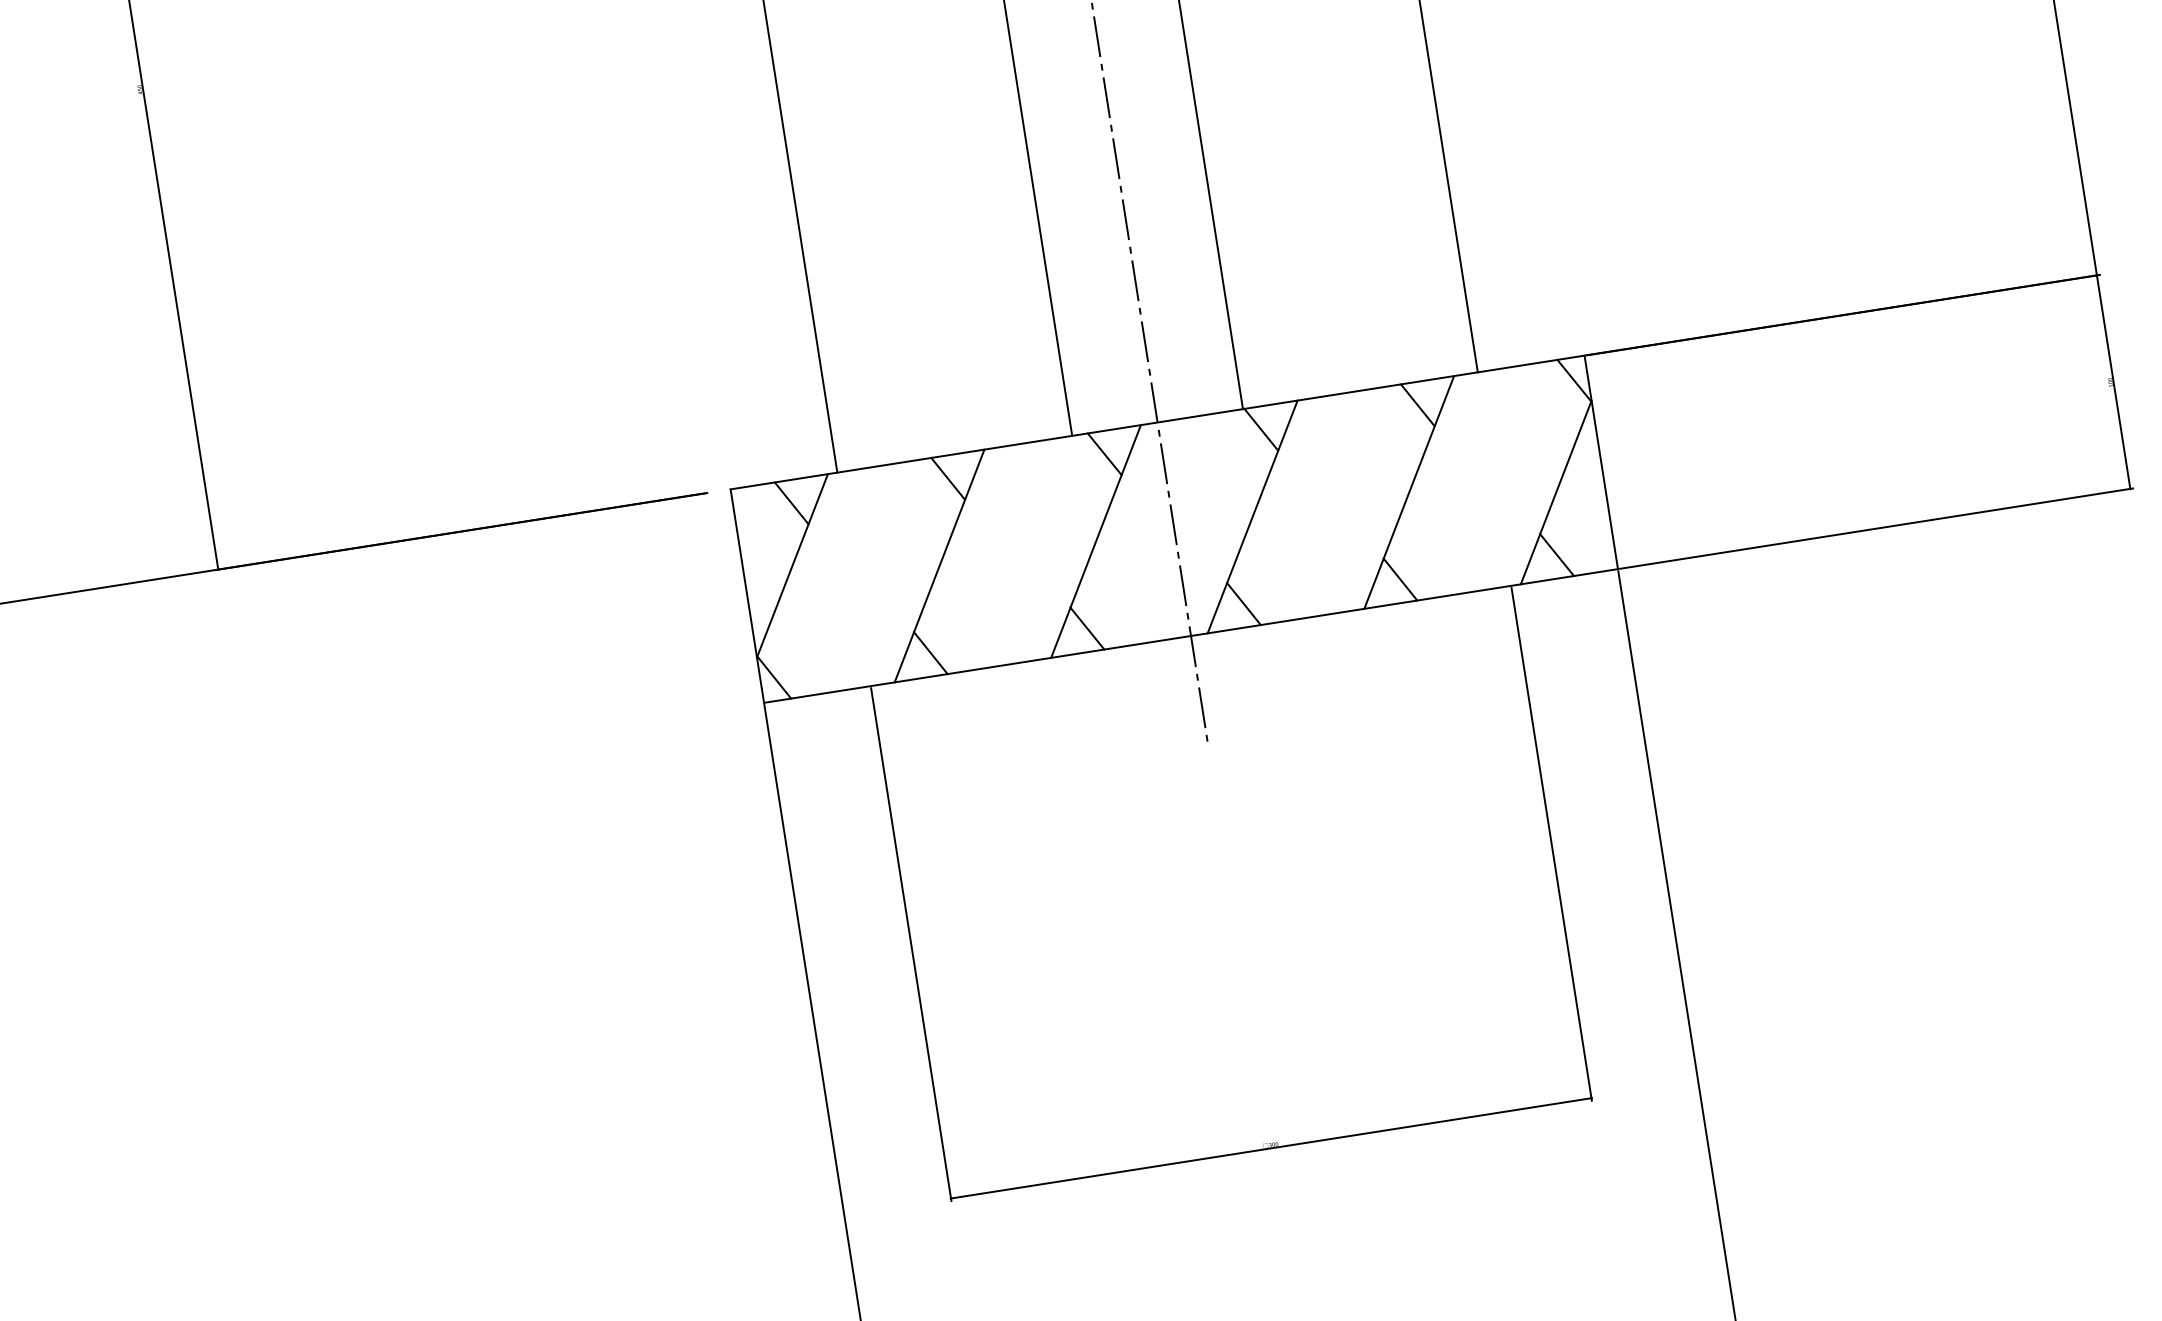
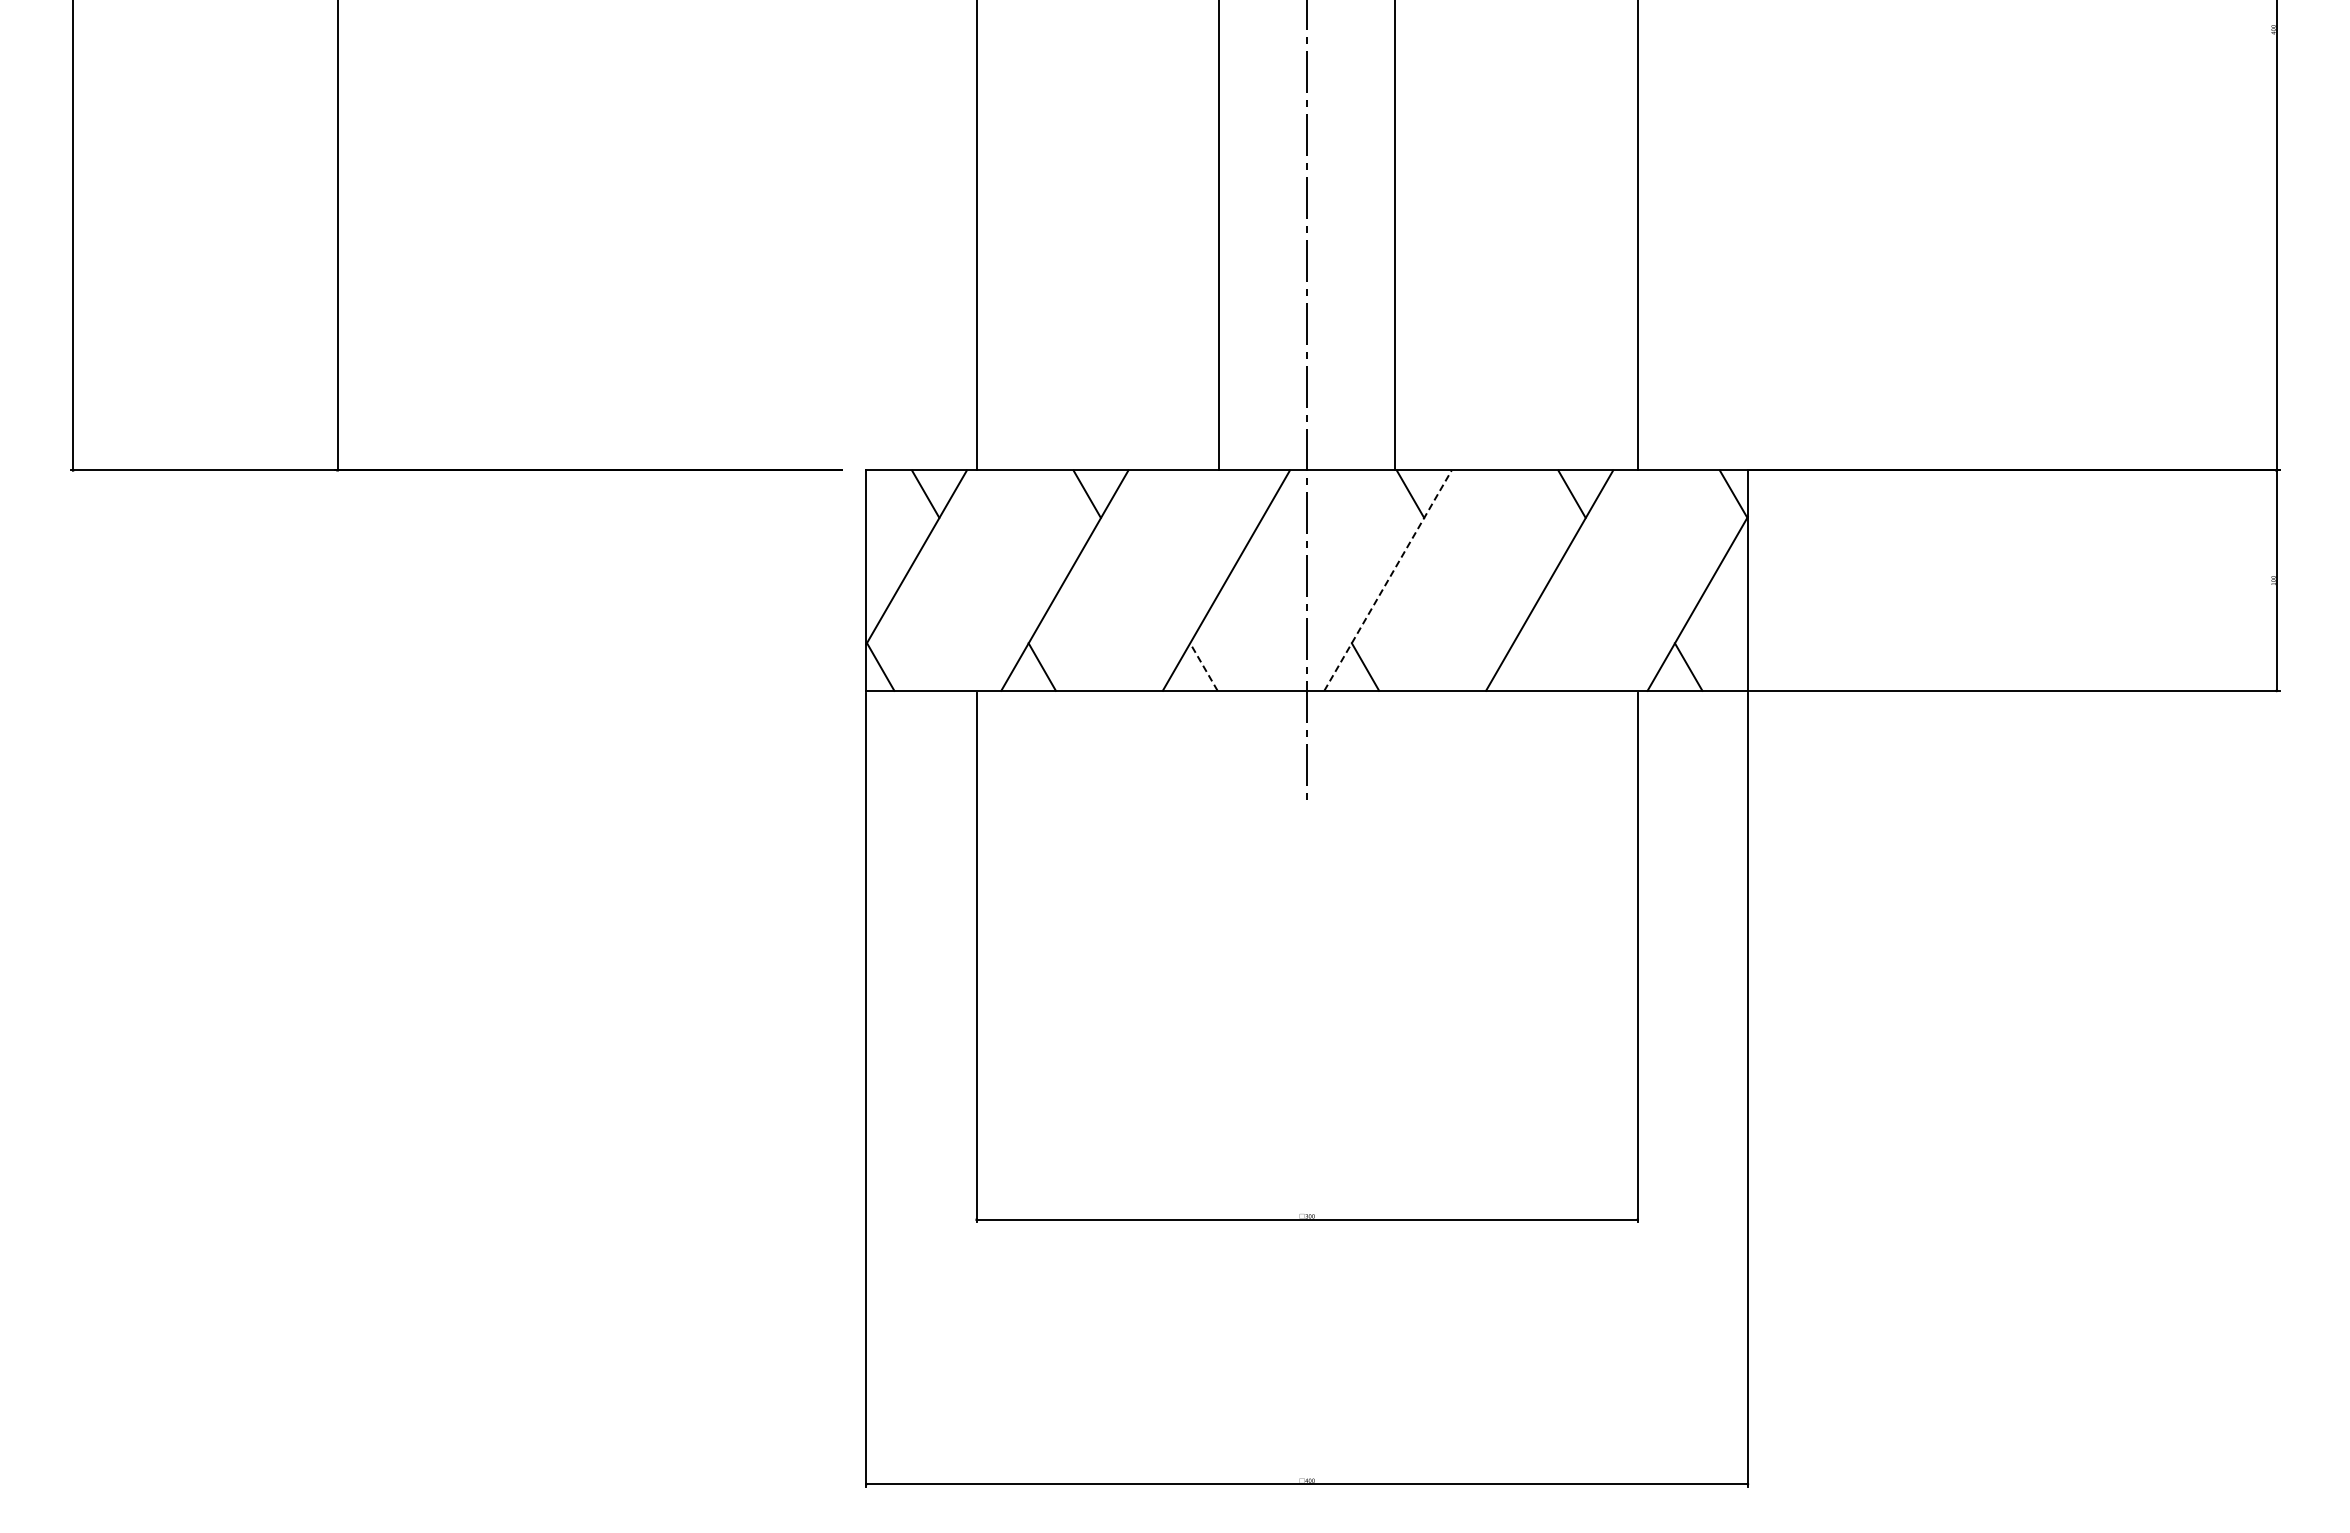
line: (1104, 453) -> (1248, 493), removed
line: (1253, 516) -> (1388, 580), solid -> dashed
line: (1399, 579) -> (1526, 666), removed
line: (1086, 628) -> (1203, 666), solid -> dashed

